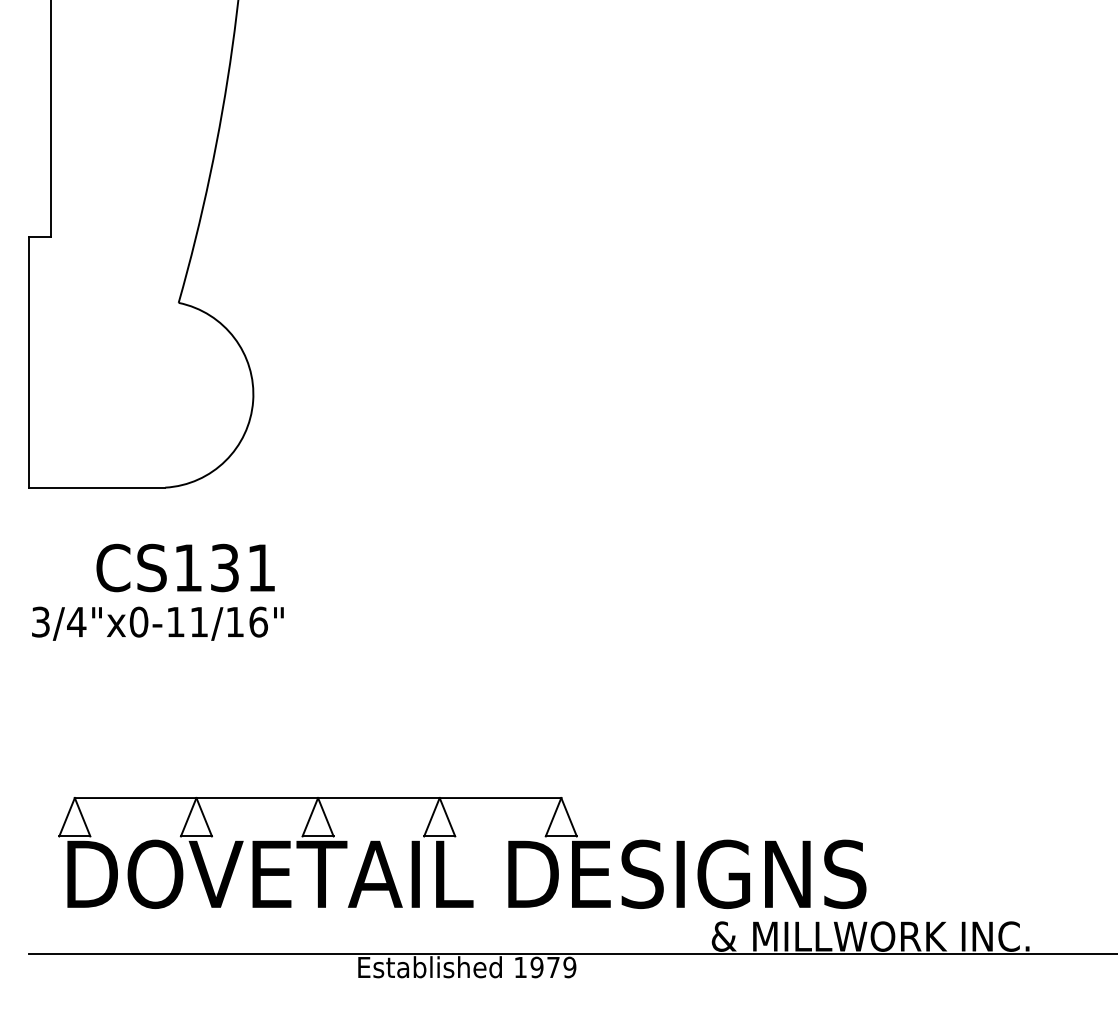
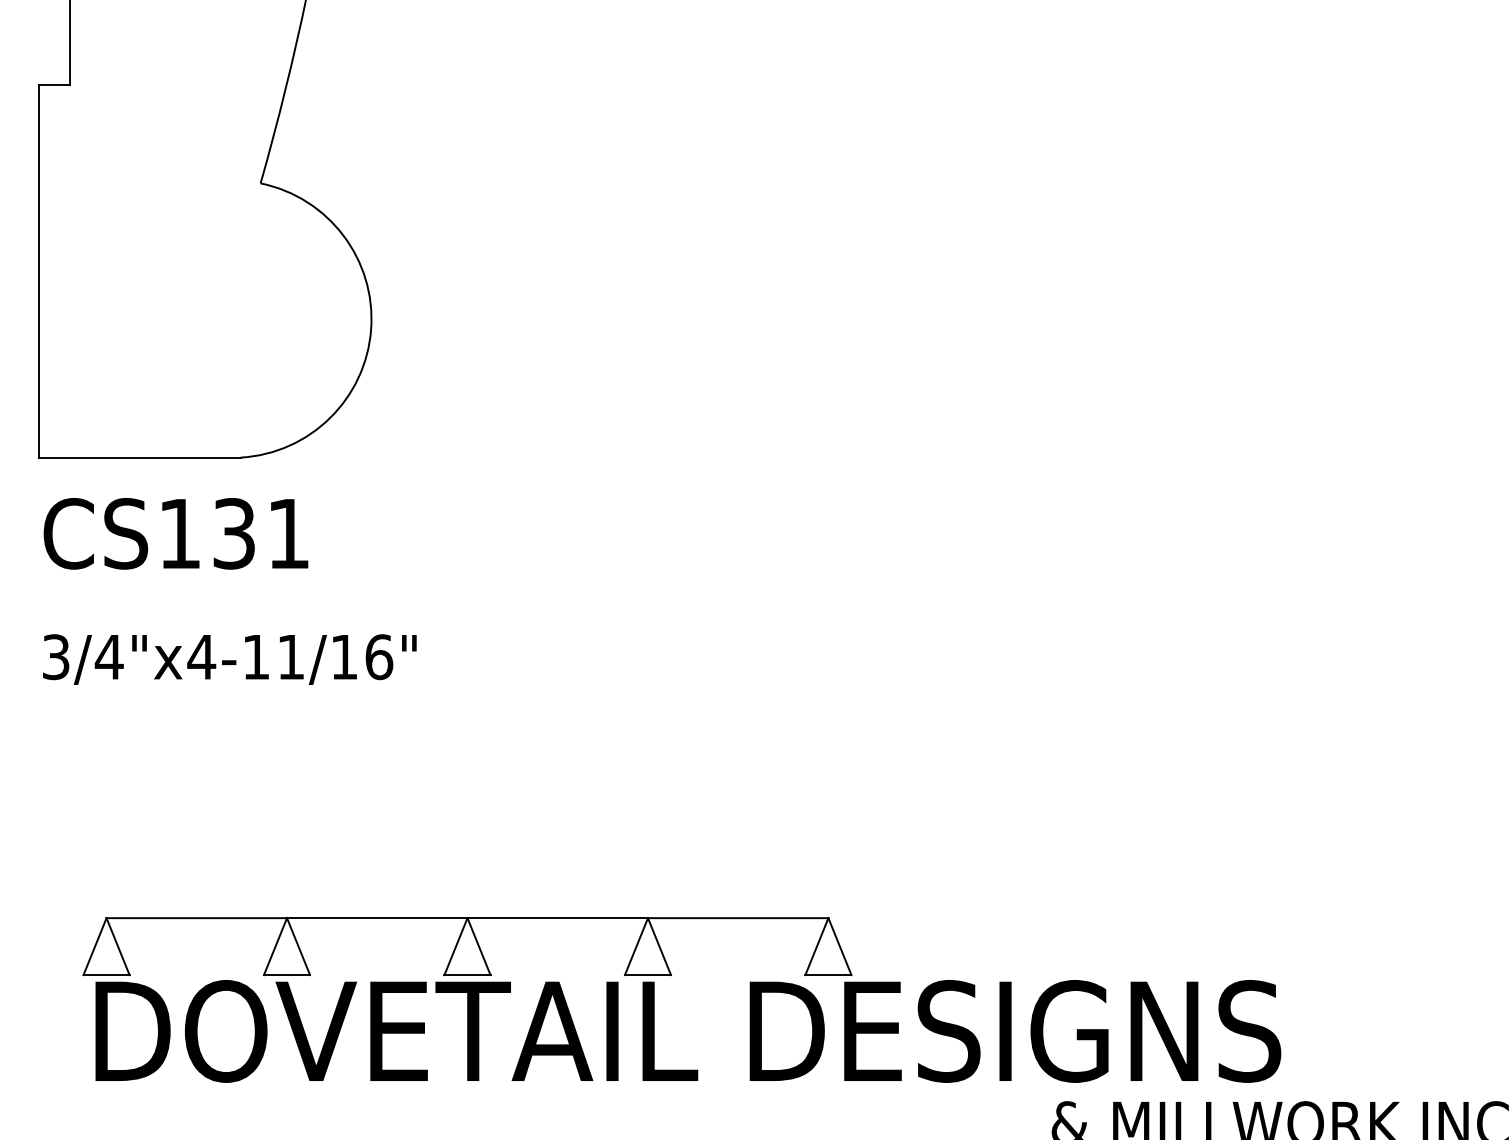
text: (185, 567) -> (175, 533), moved
text: (138, 621) -> (201, 656), 3/4"x0-11/16" -> 3/4"x4-11/16"

